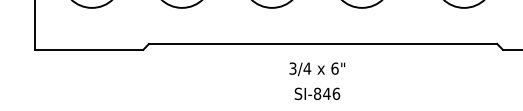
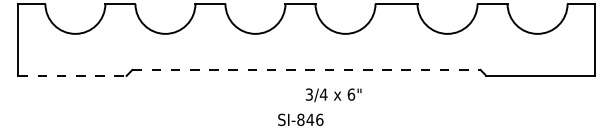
line: (323, 43) -> (306, 69), solid -> dashed
line: (89, 49) -> (72, 75), solid -> dashed
text: (317, 69) -> (333, 95), moved

